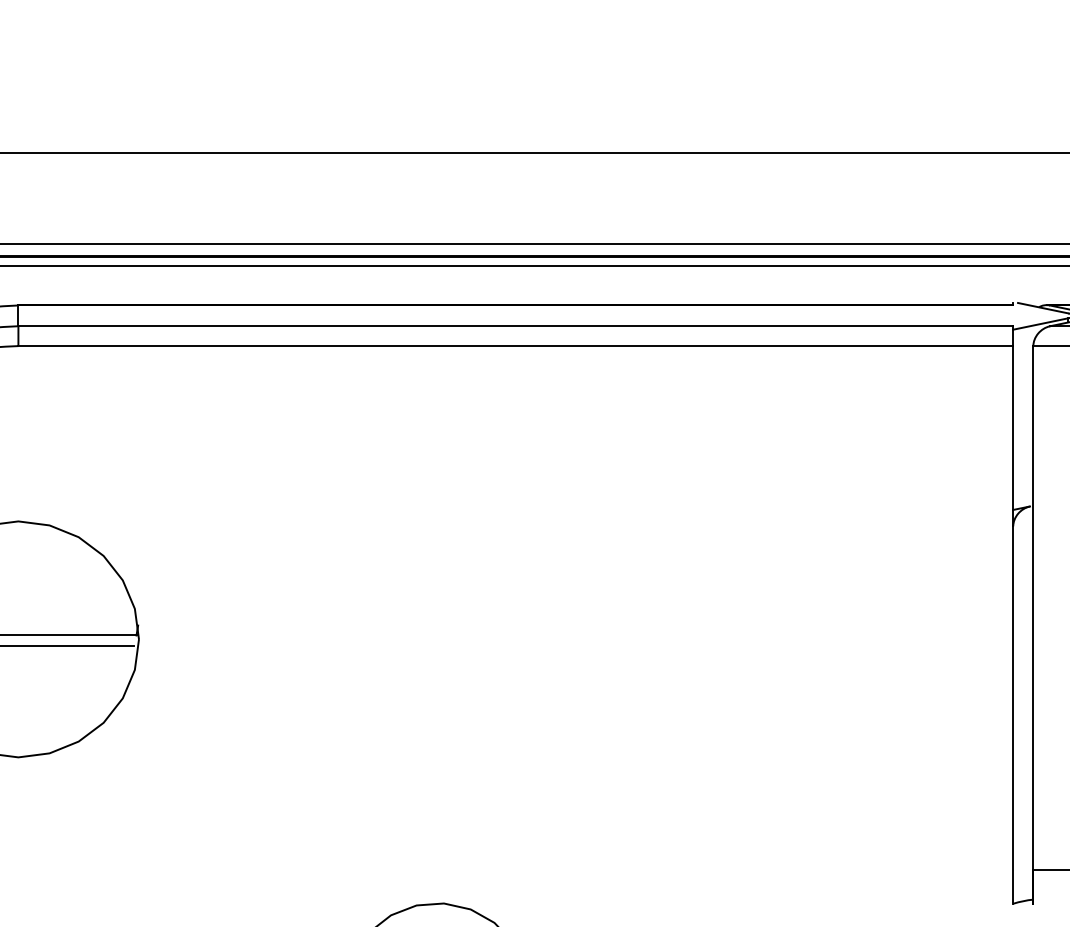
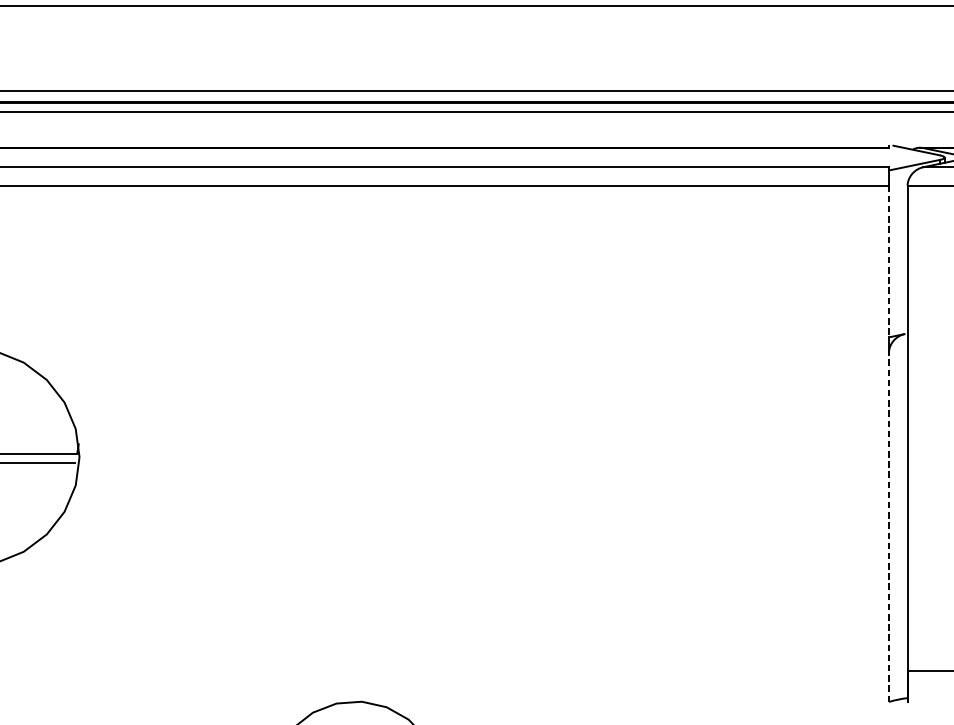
line: (1013, 428) -> (889, 261), solid -> dashed
line: (1013, 715) -> (889, 527), solid -> dashed

